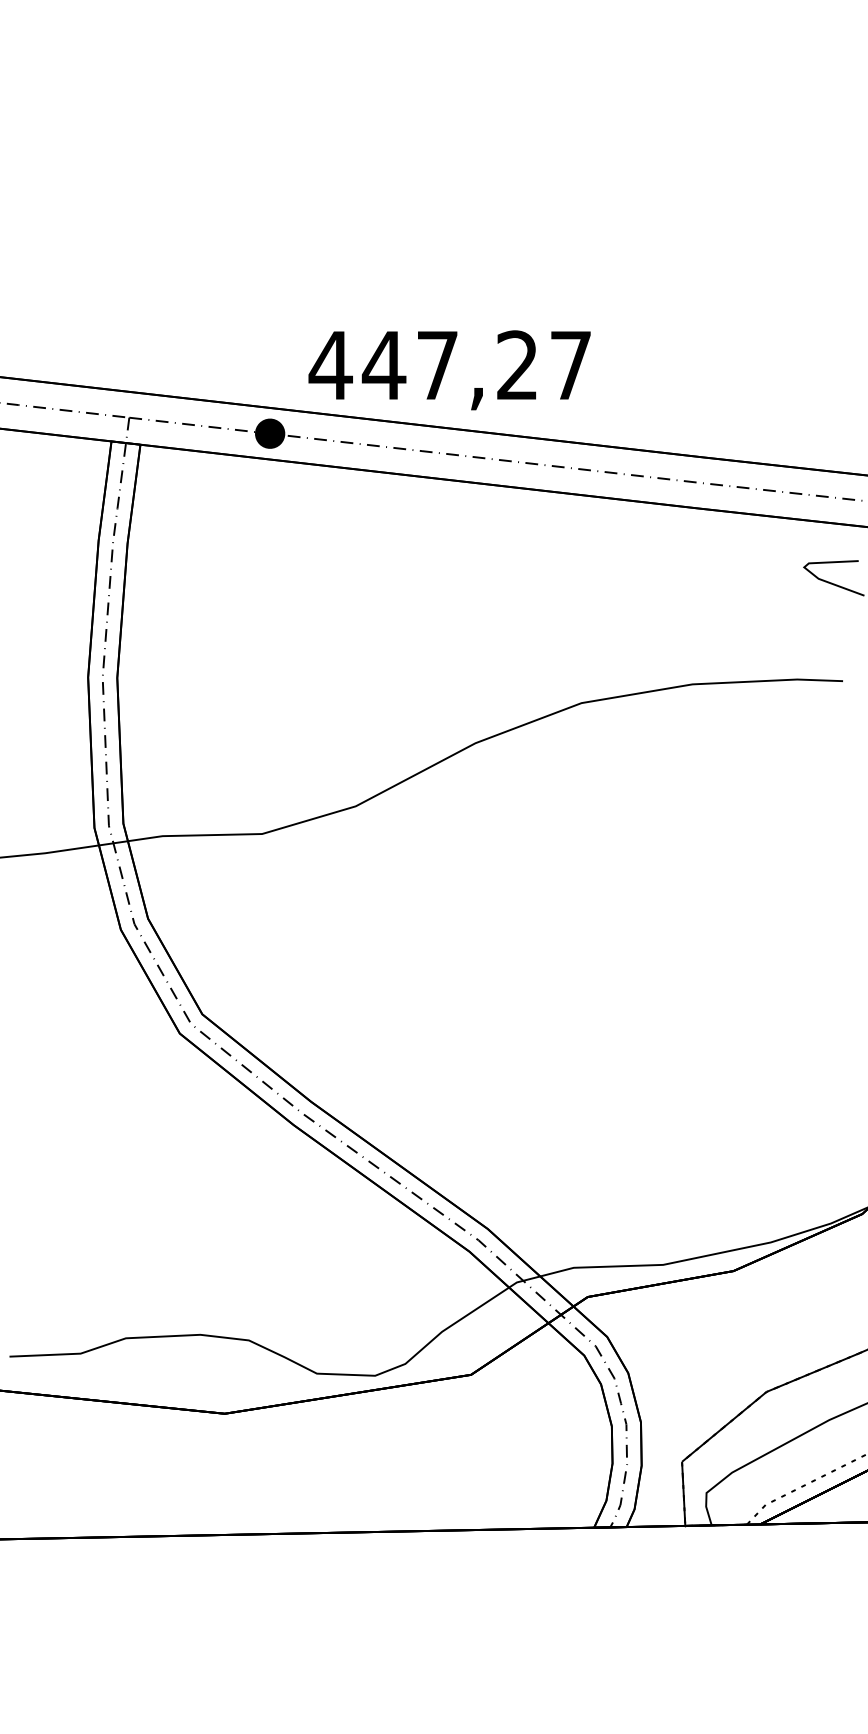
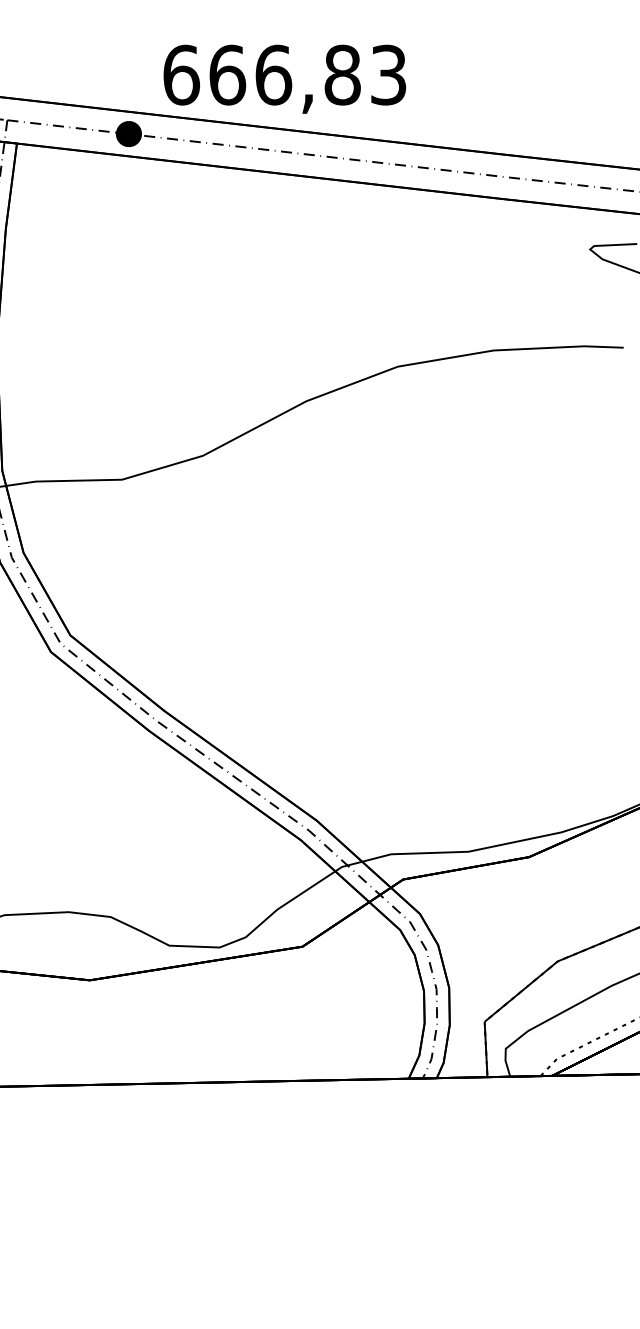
text: (449, 365) -> (283, 75), 447,27 -> 666,83

